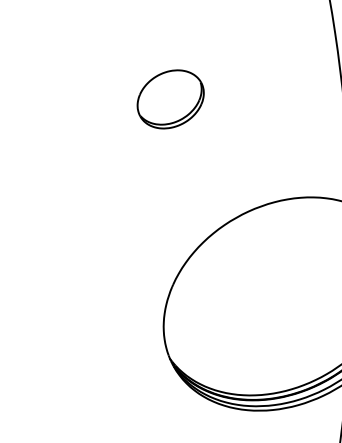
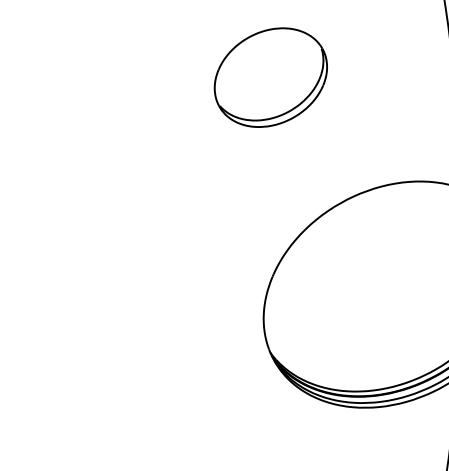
part: (171, 99) -> (271, 77), size x1.6

